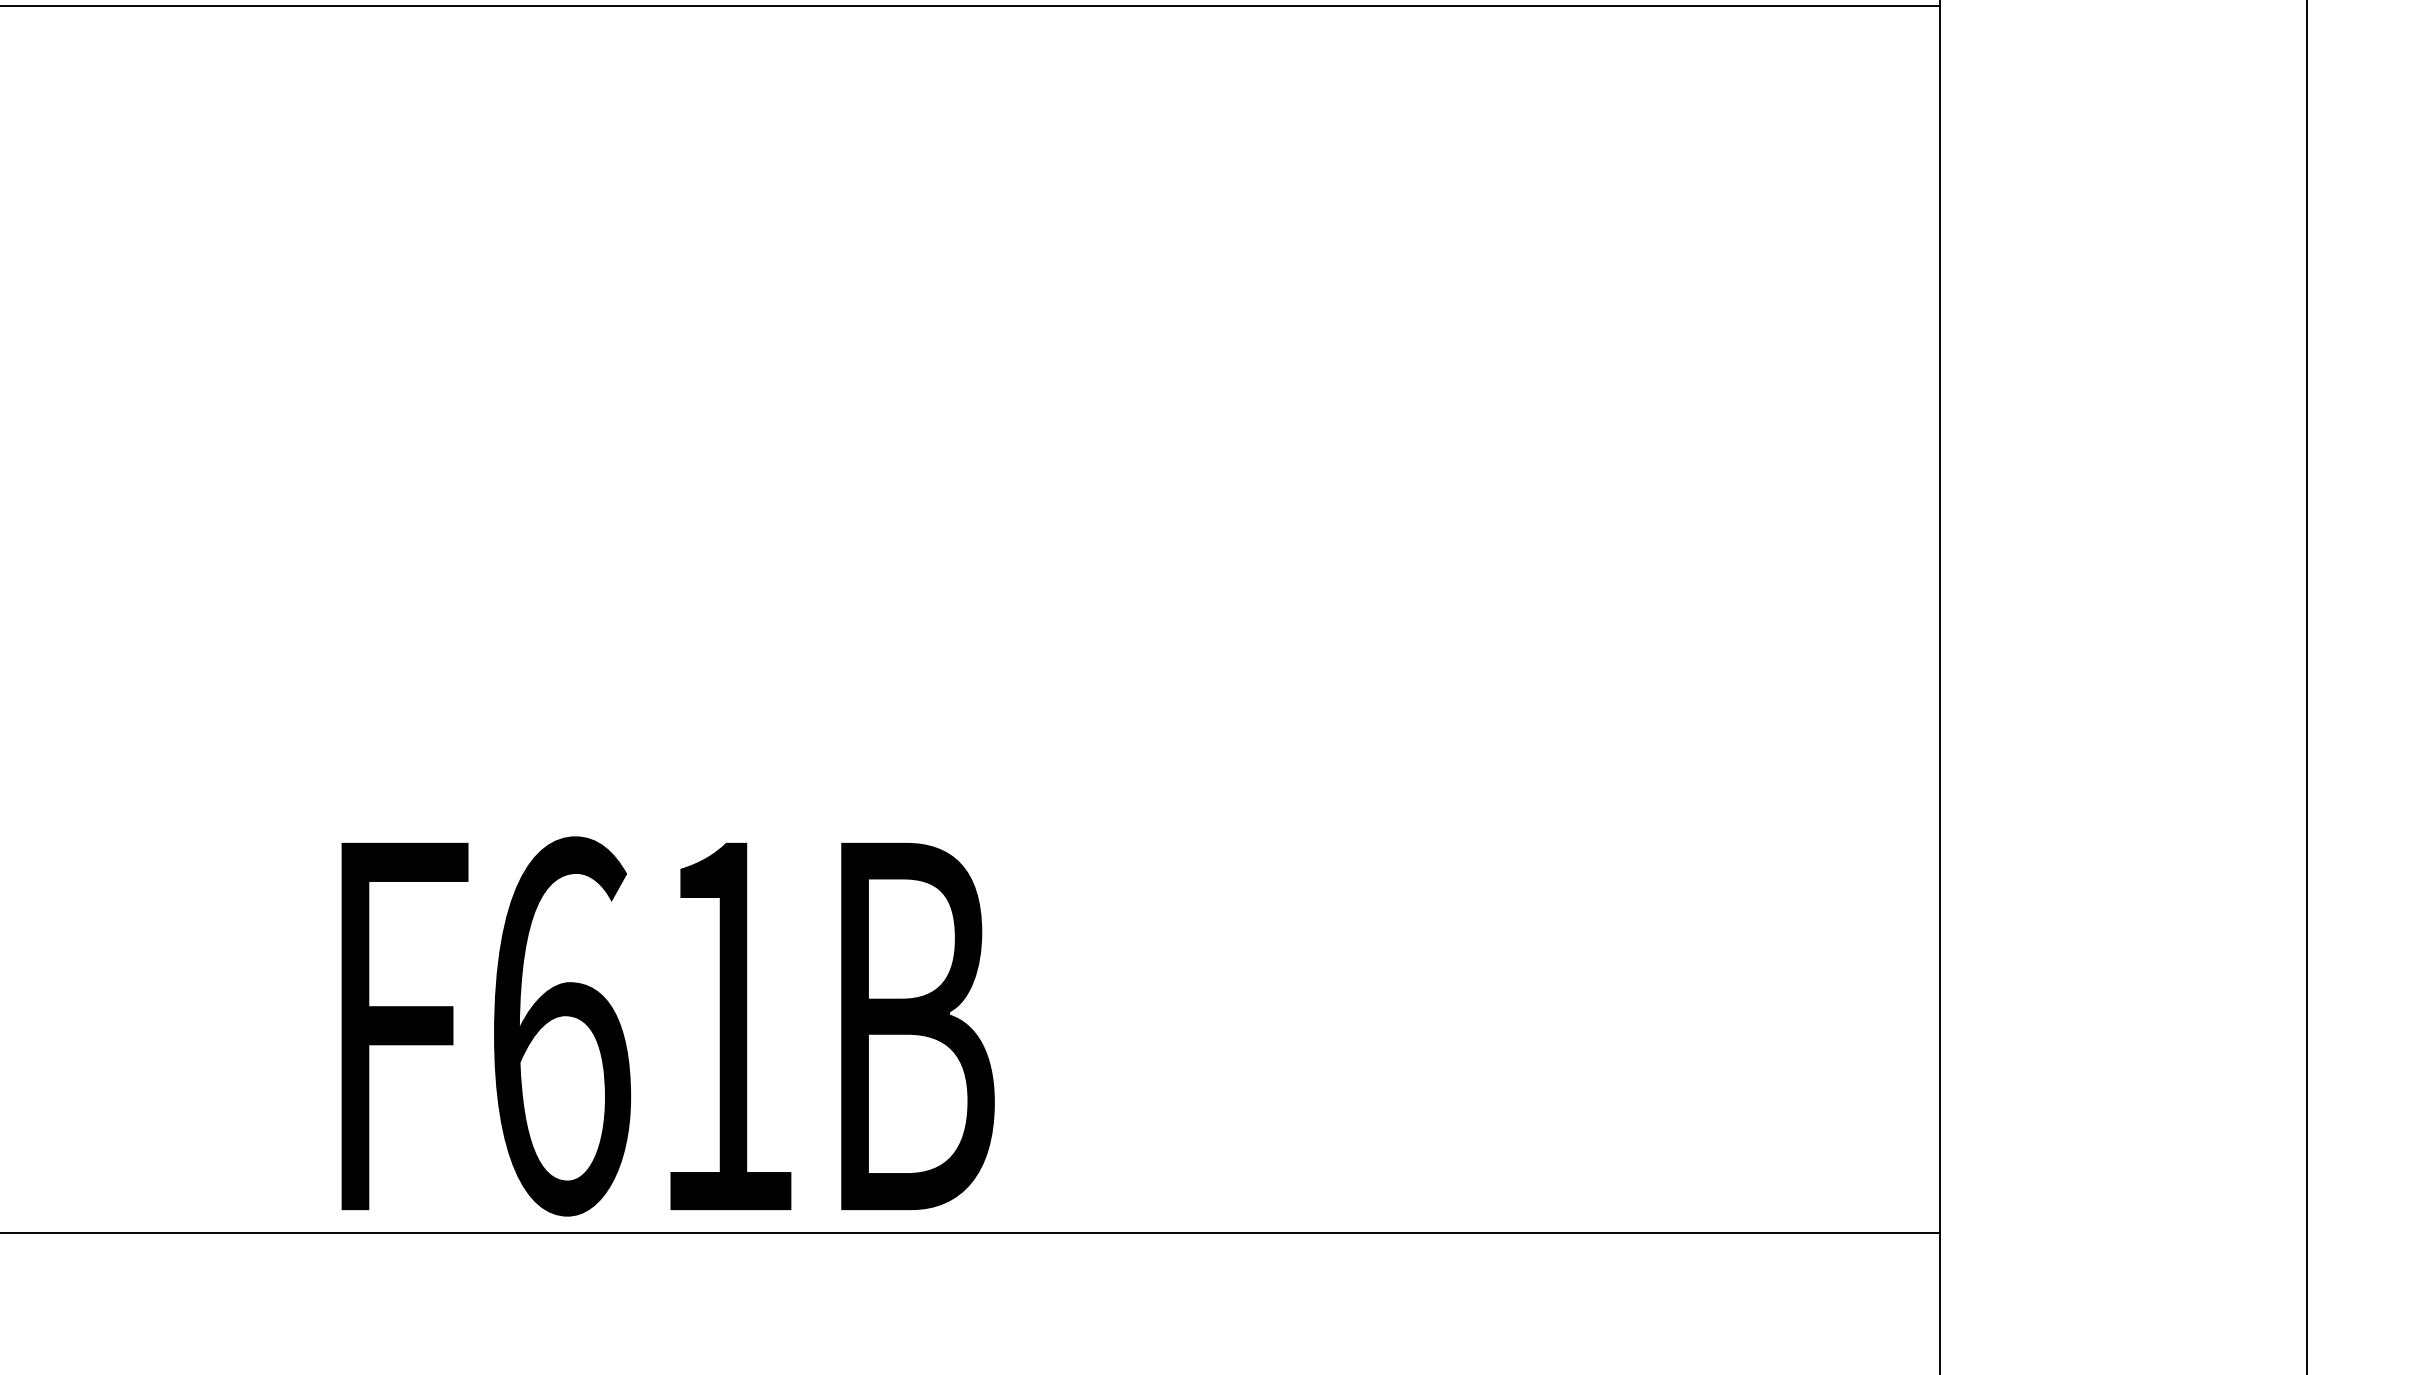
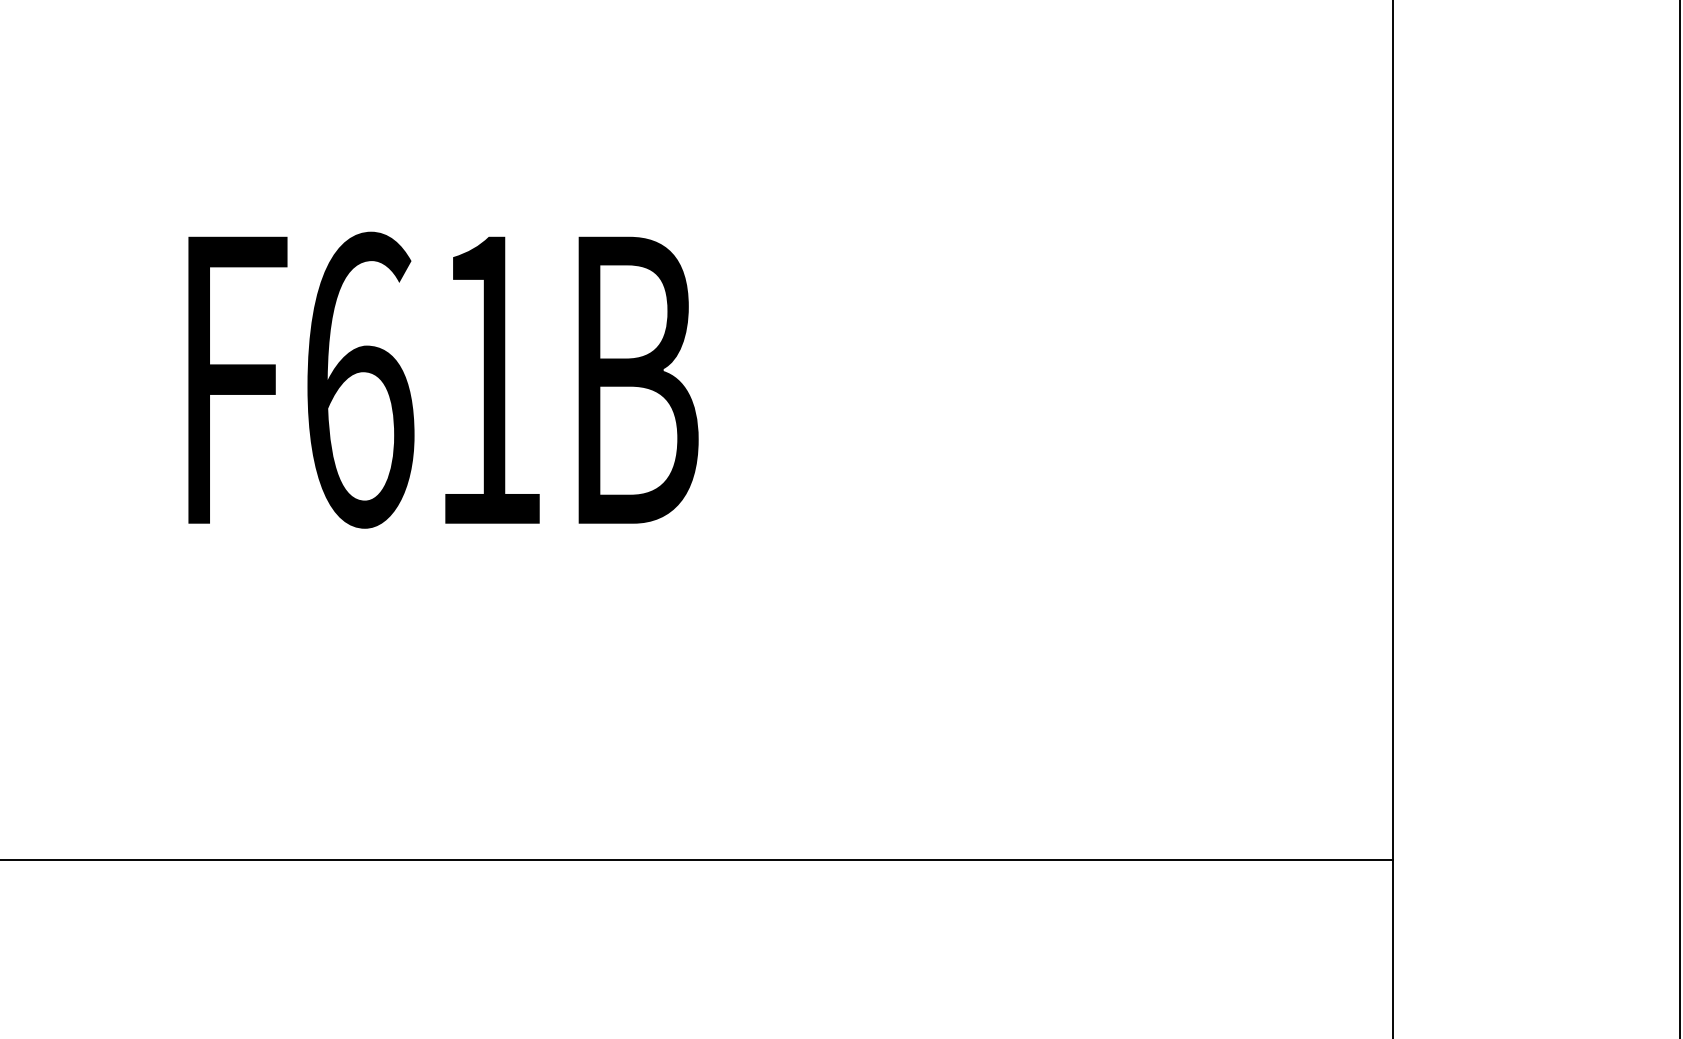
text: (667, 1026) -> (442, 380), moved

